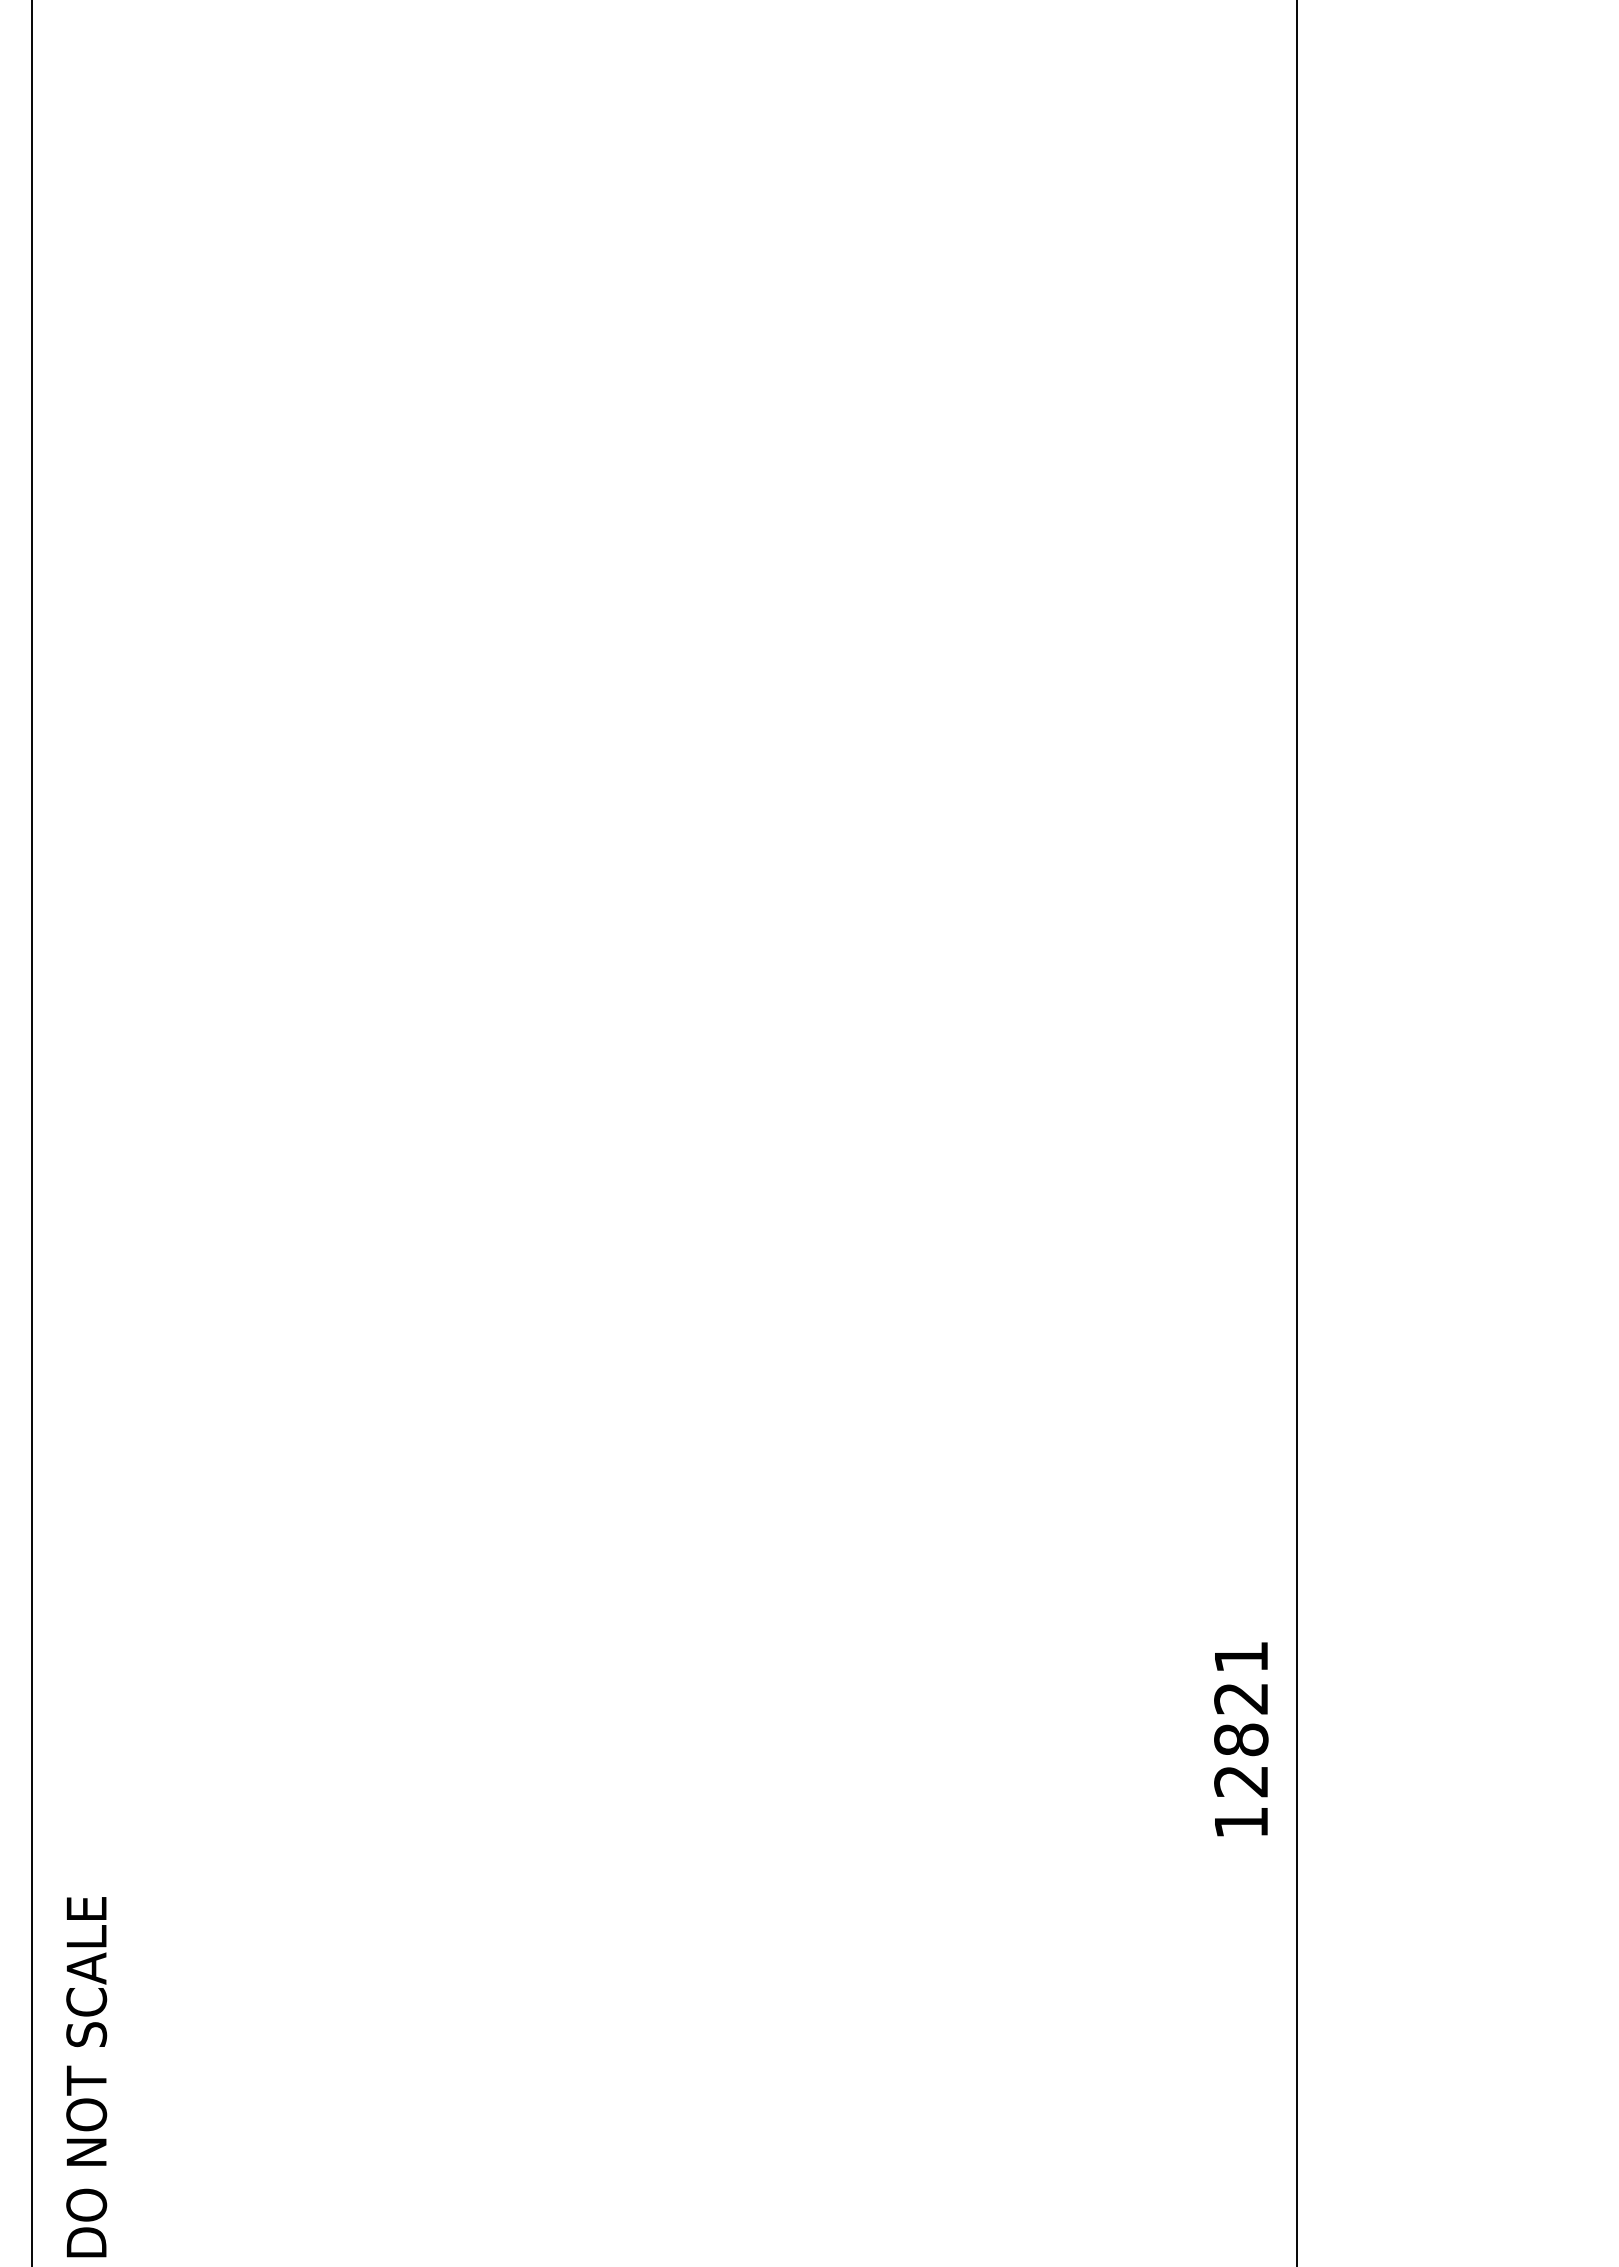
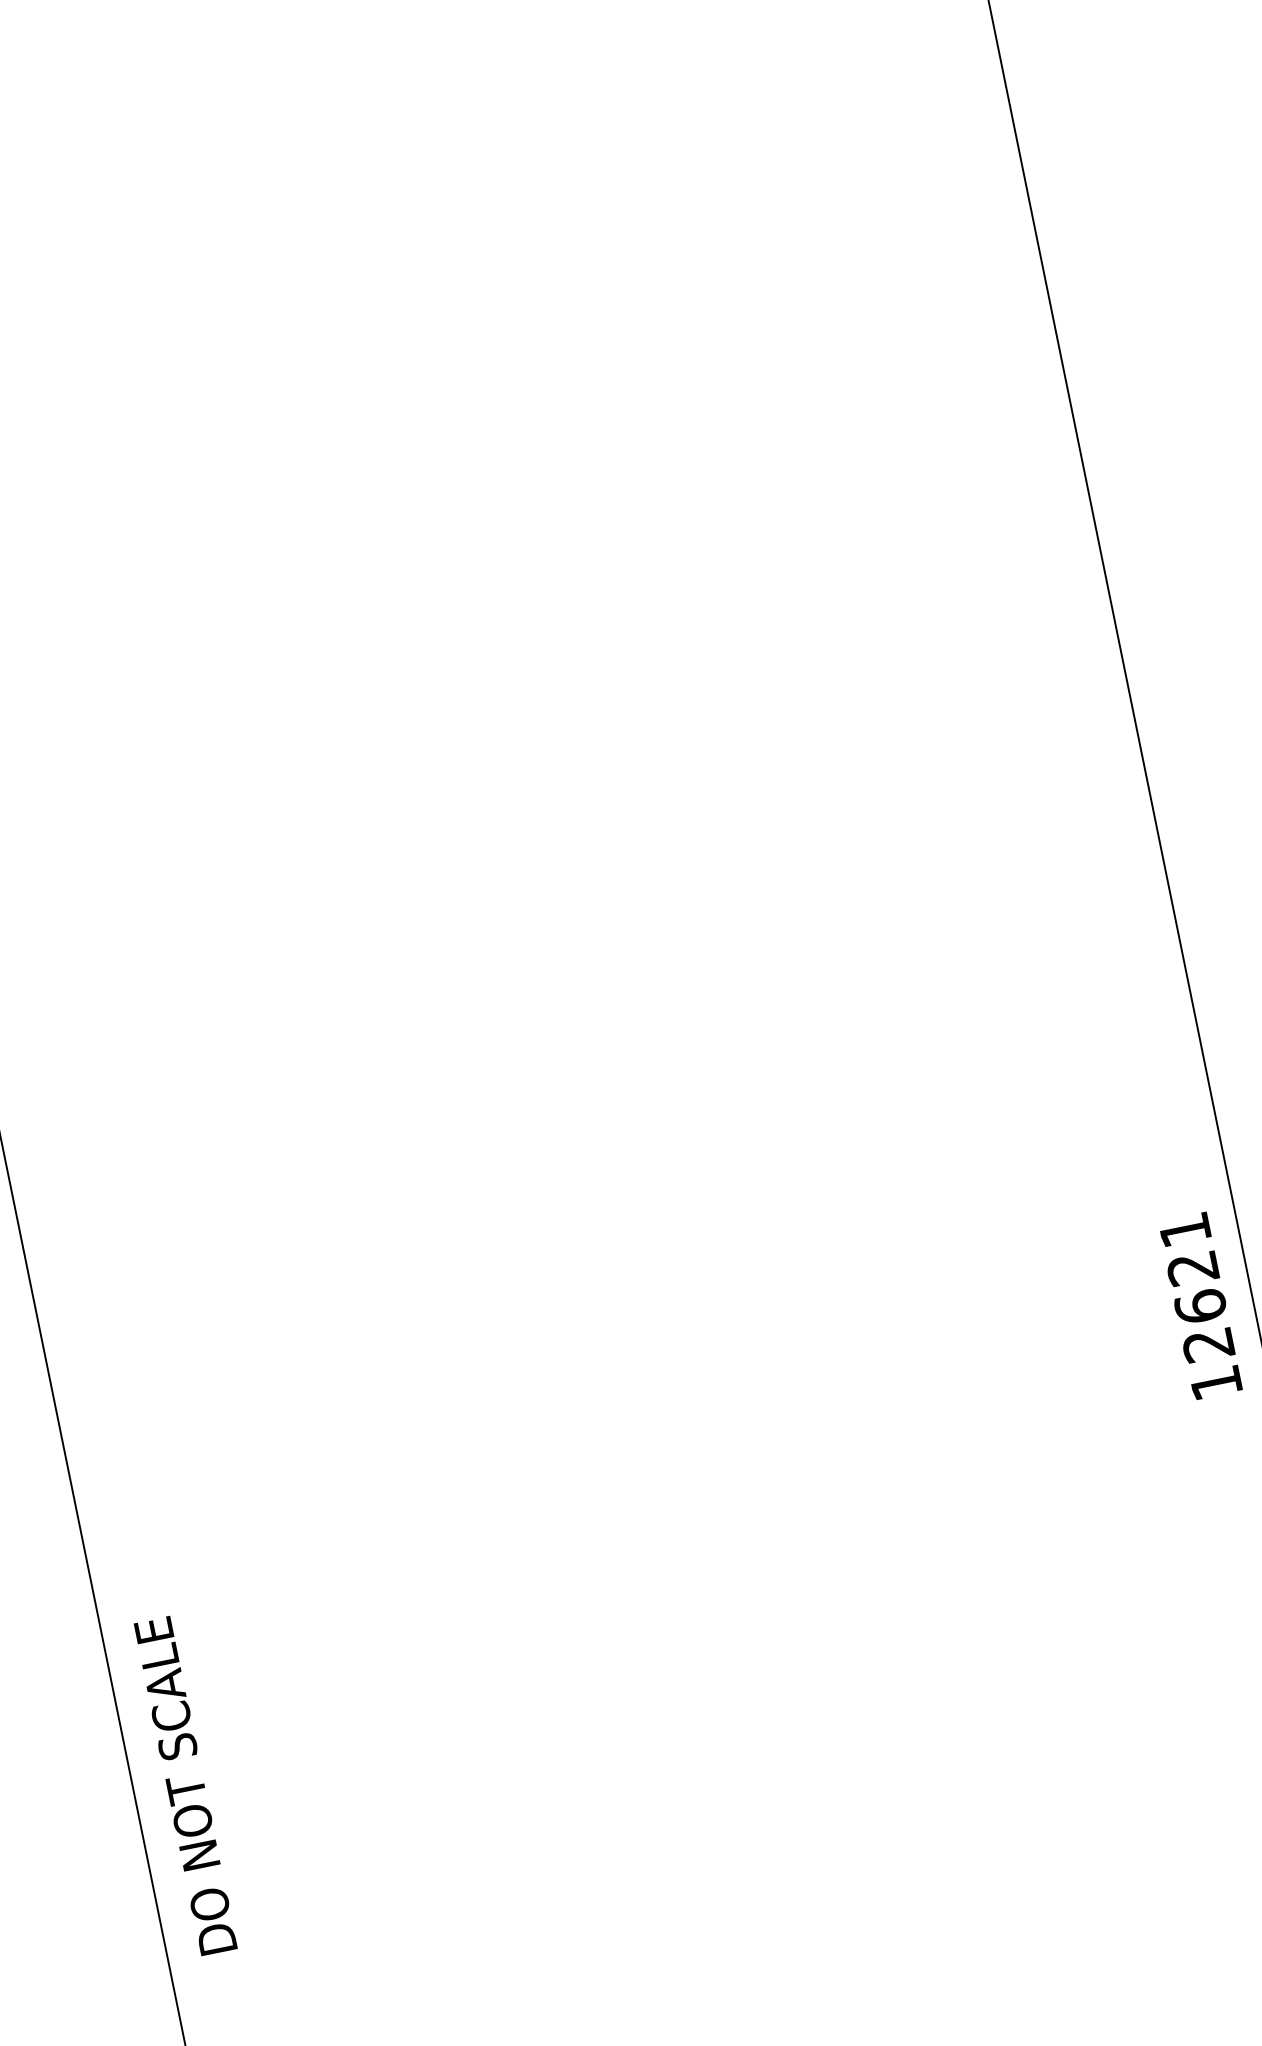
text: (1241, 1739) -> (1200, 1306), 12821 -> 12621
text: (86, 2077) -> (185, 1786), moved

